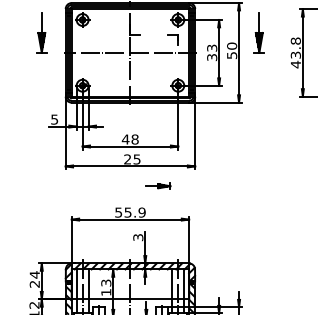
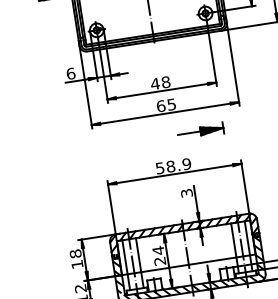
text: (54, 119) -> (70, 73), 5 -> 6
text: (127, 159) -> (160, 106), 25 -> 65
part: (158, 185) -> (200, 130), size x1.67
text: (127, 212) -> (170, 166), 55.9 -> 58.9
text: (34, 279) -> (76, 259), 24 -> 18
text: (106, 287) -> (159, 255), 13 -> 24

